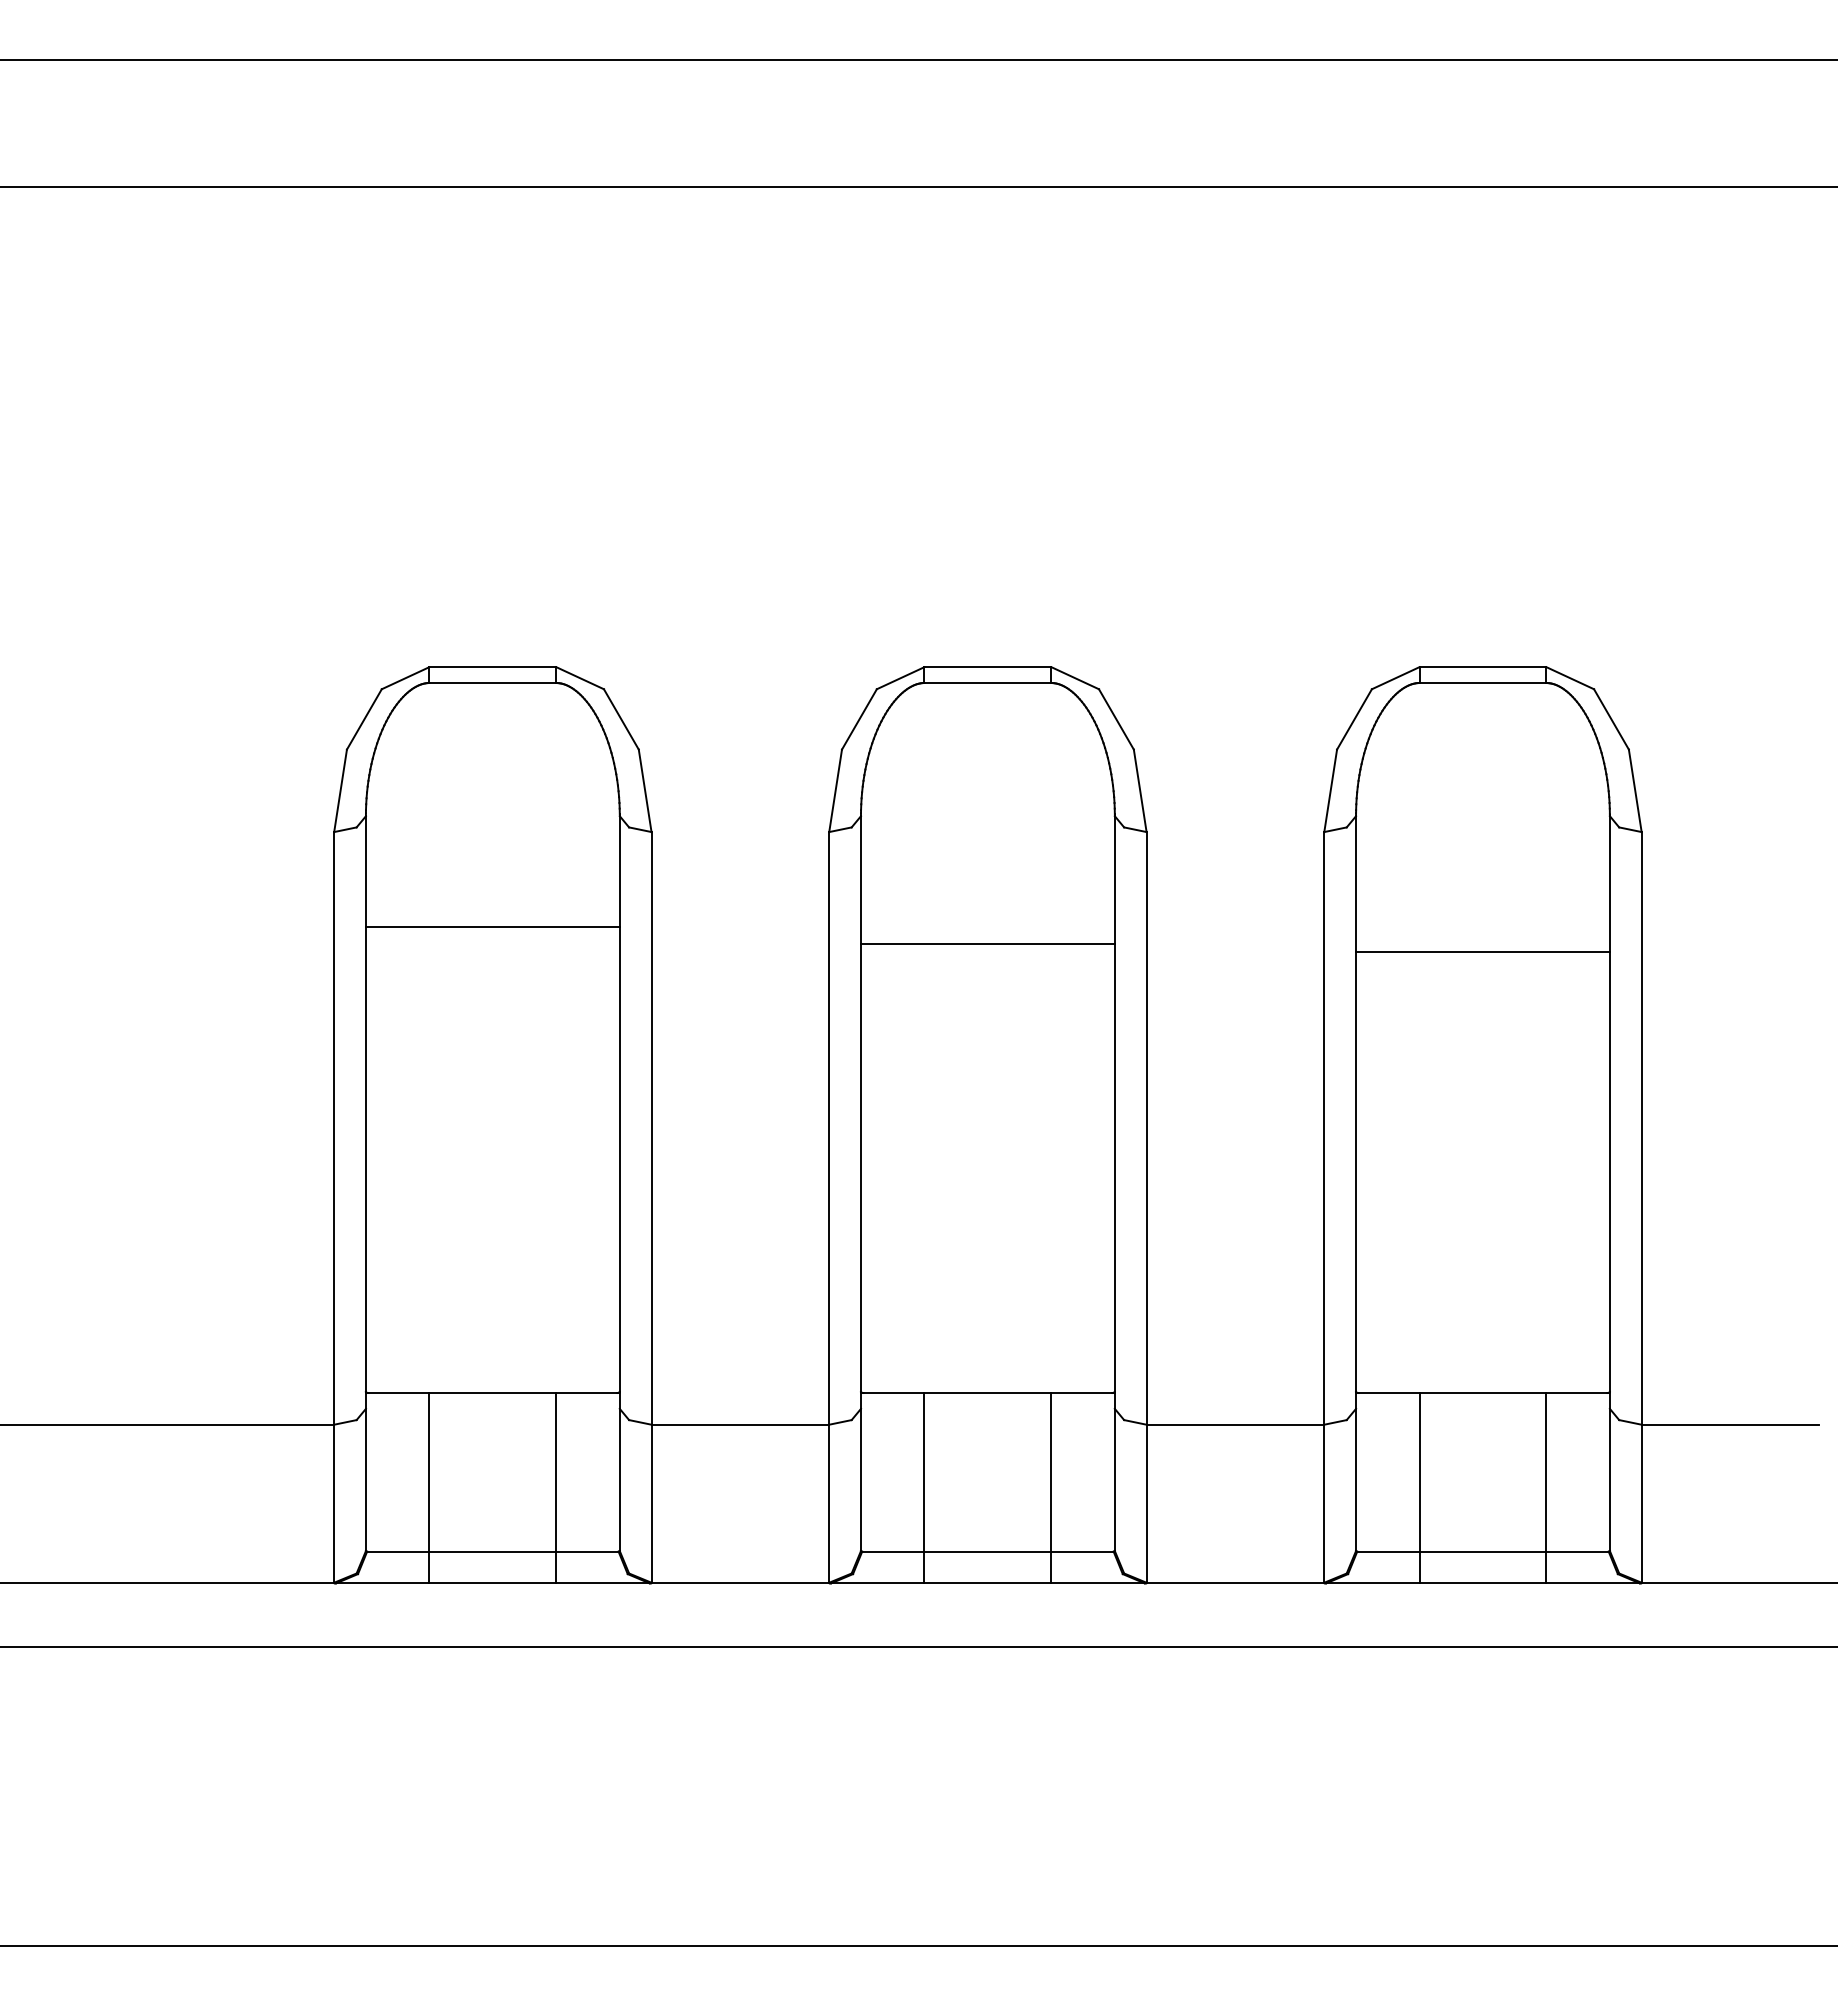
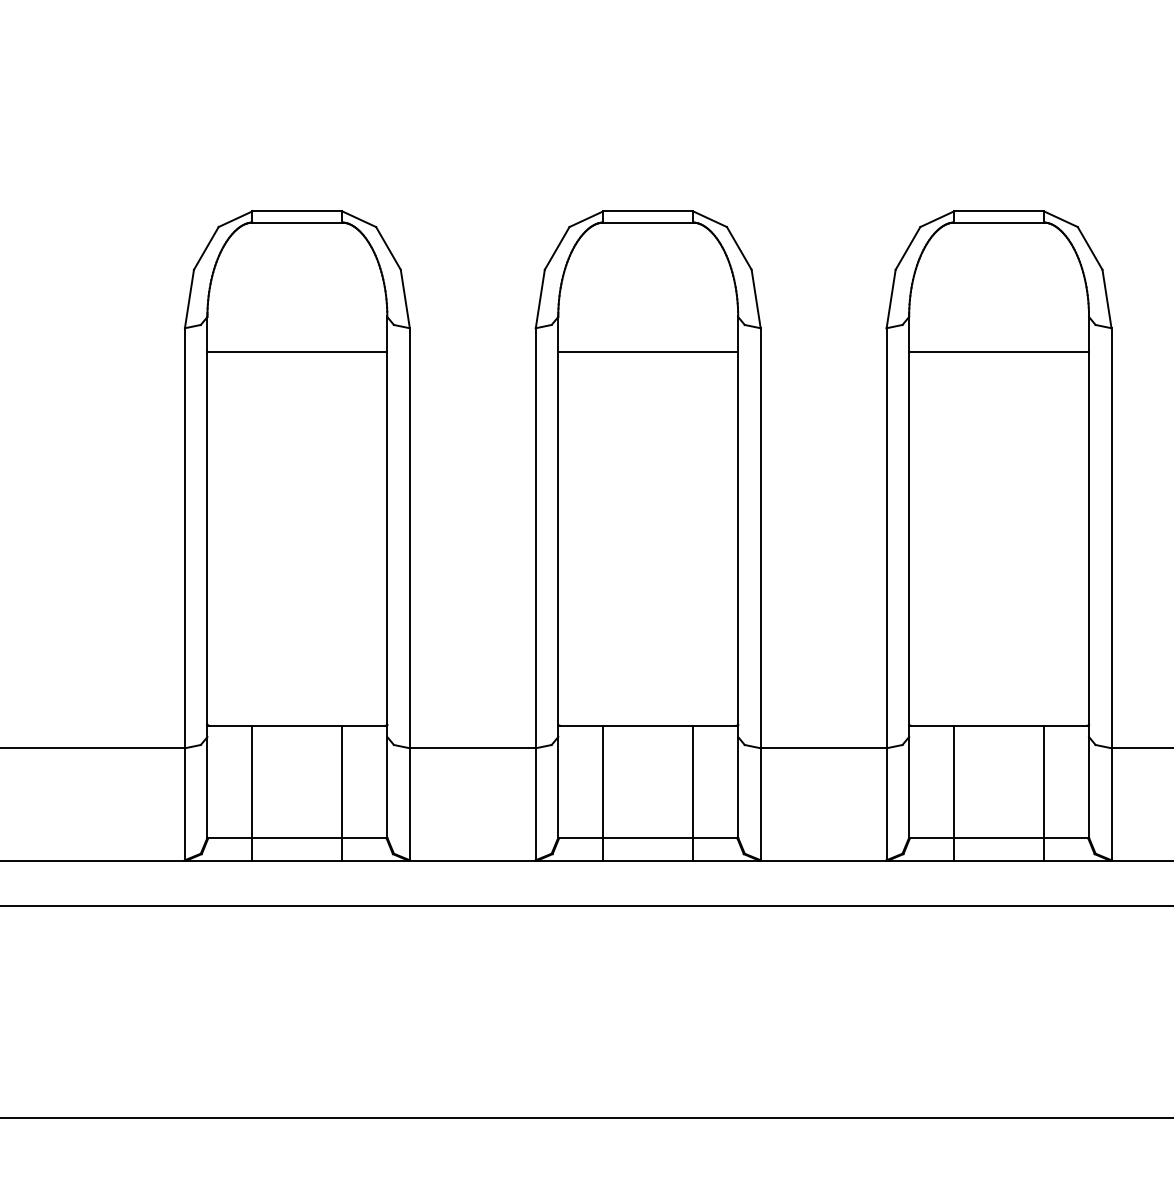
line: (492, 926) -> (297, 351), moved
line: (987, 943) -> (647, 351), moved
line: (1482, 951) -> (998, 351), moved

